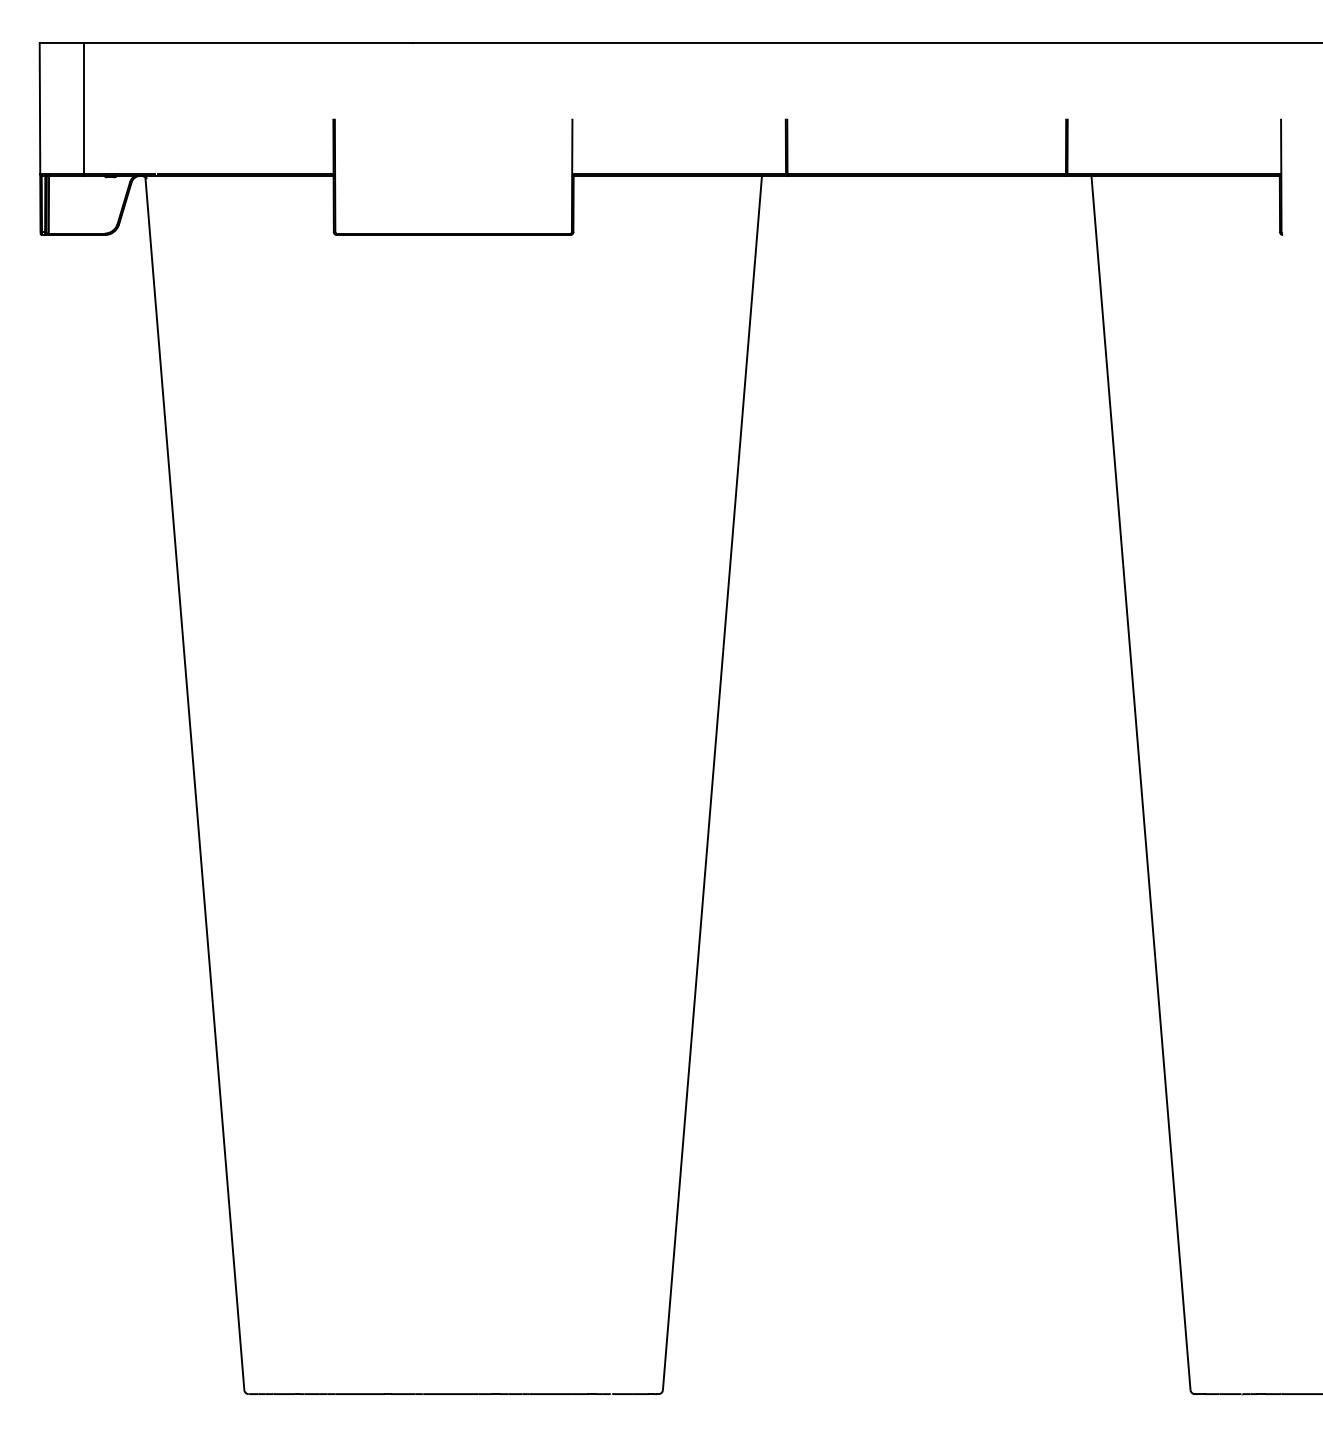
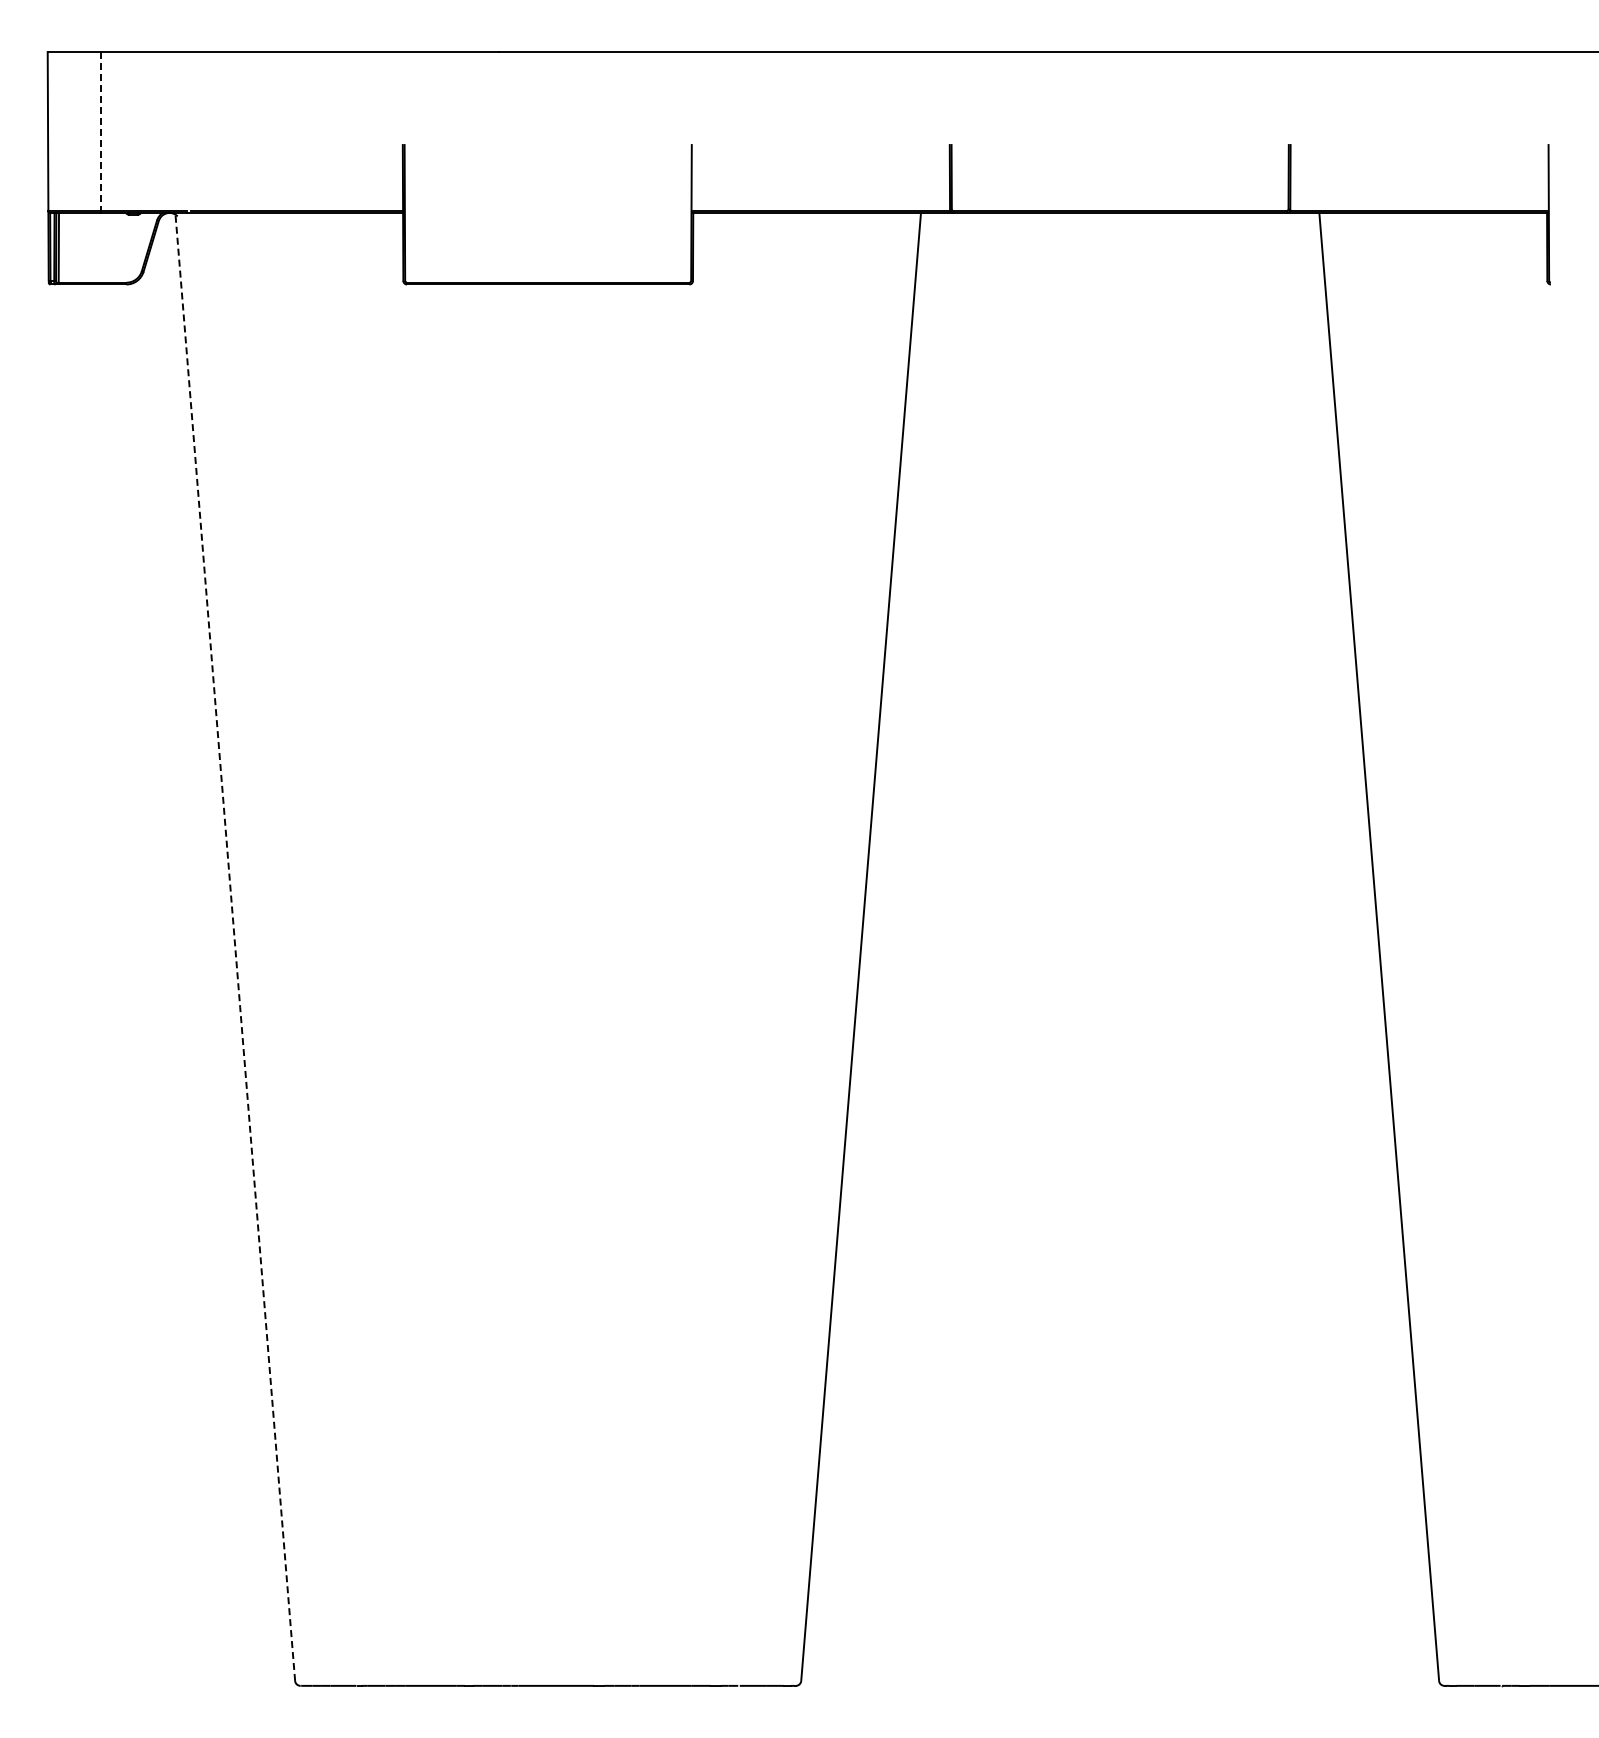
line: (84, 108) -> (101, 131), solid -> dashed
line: (195, 783) -> (235, 947), solid -> dashed

